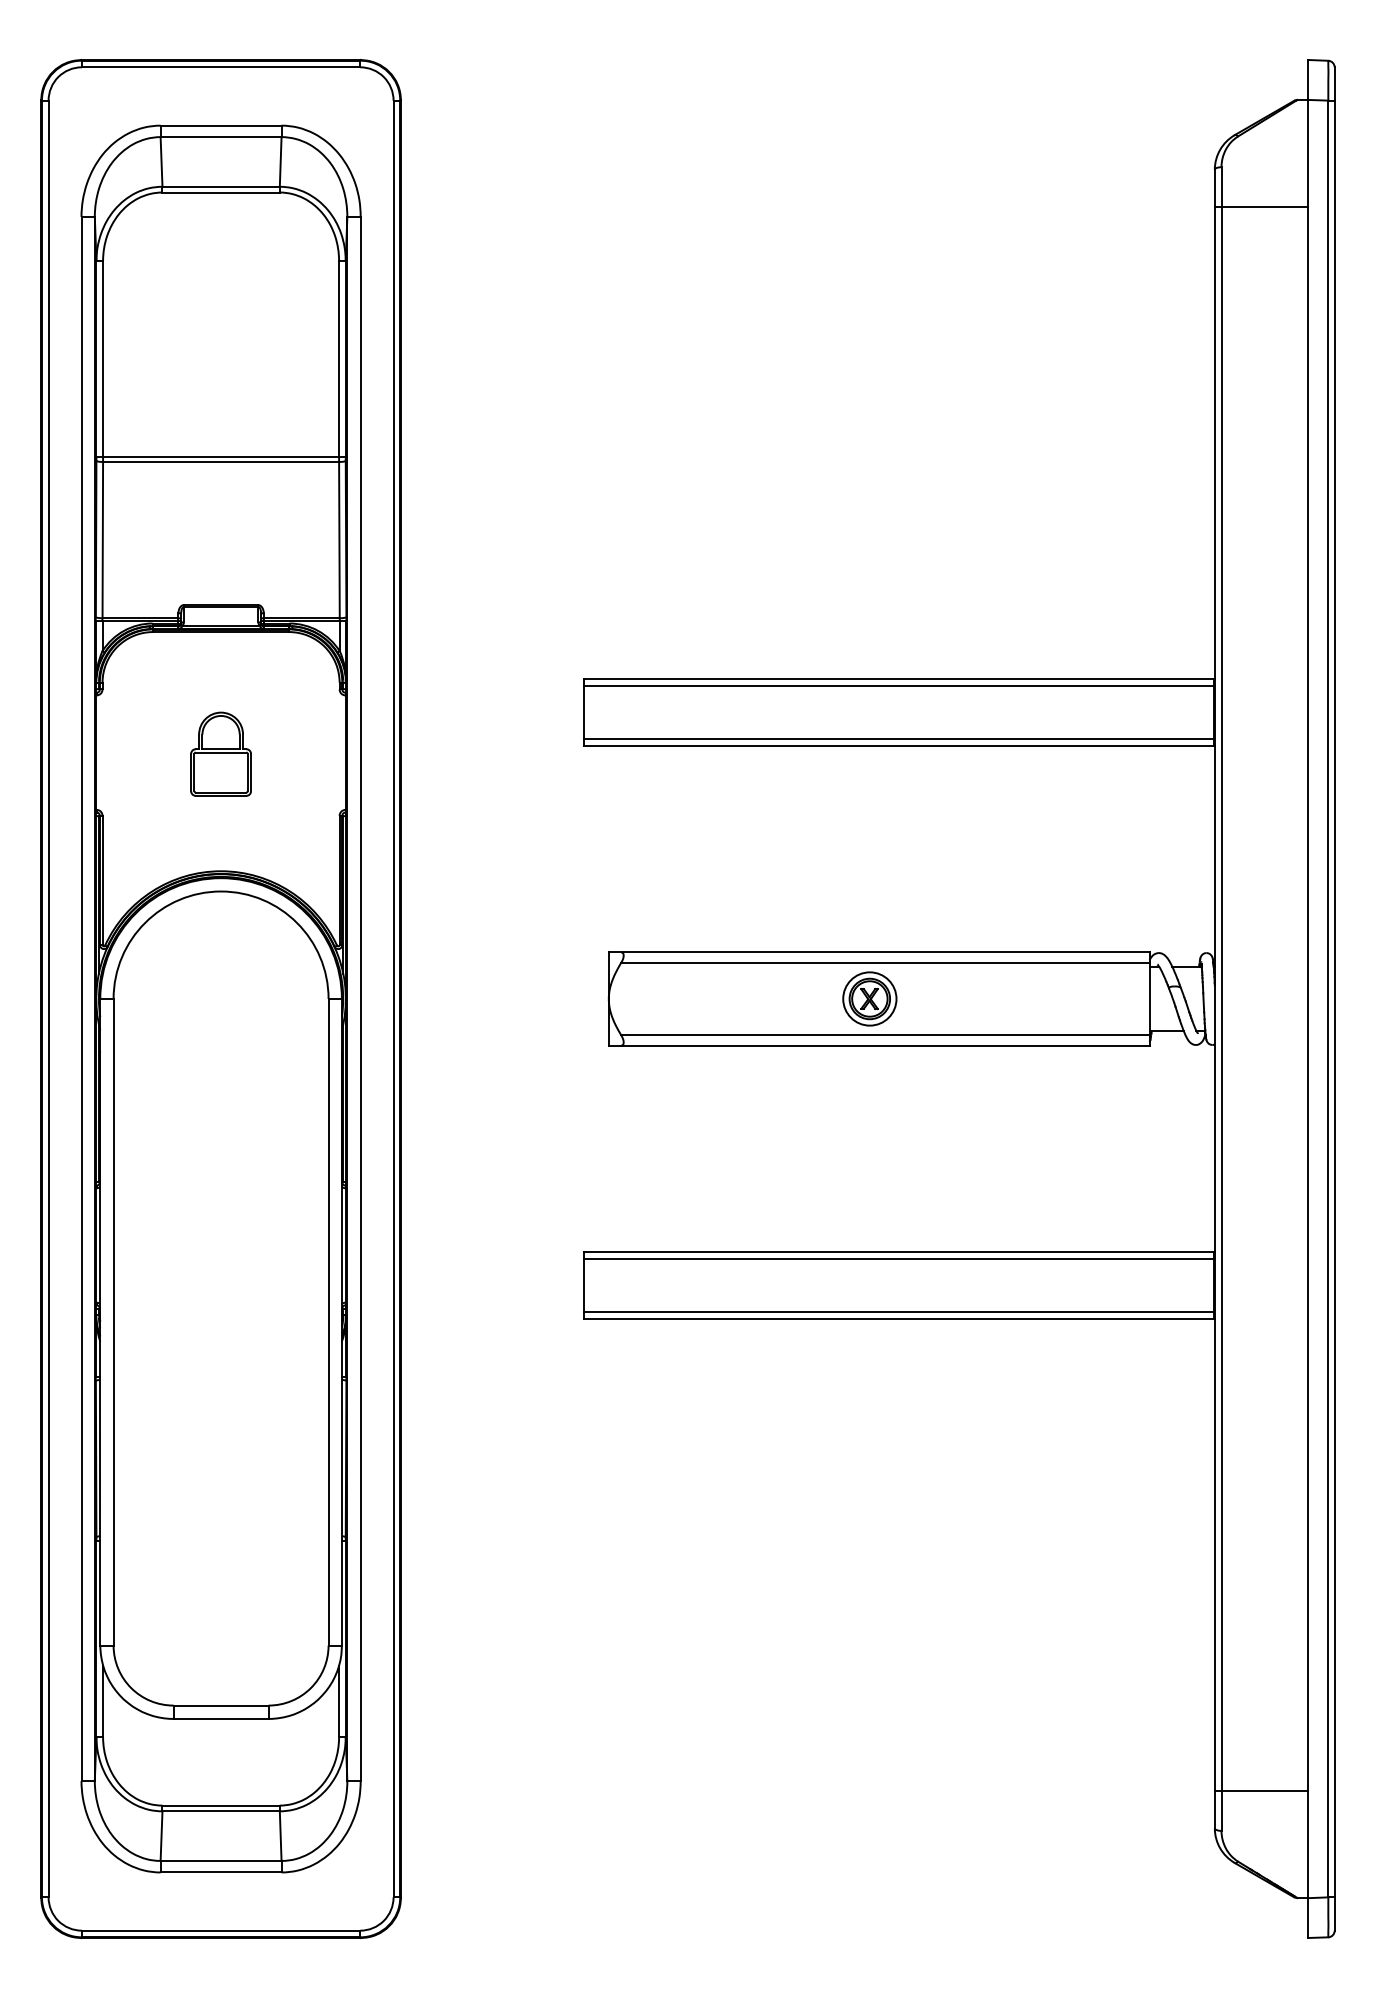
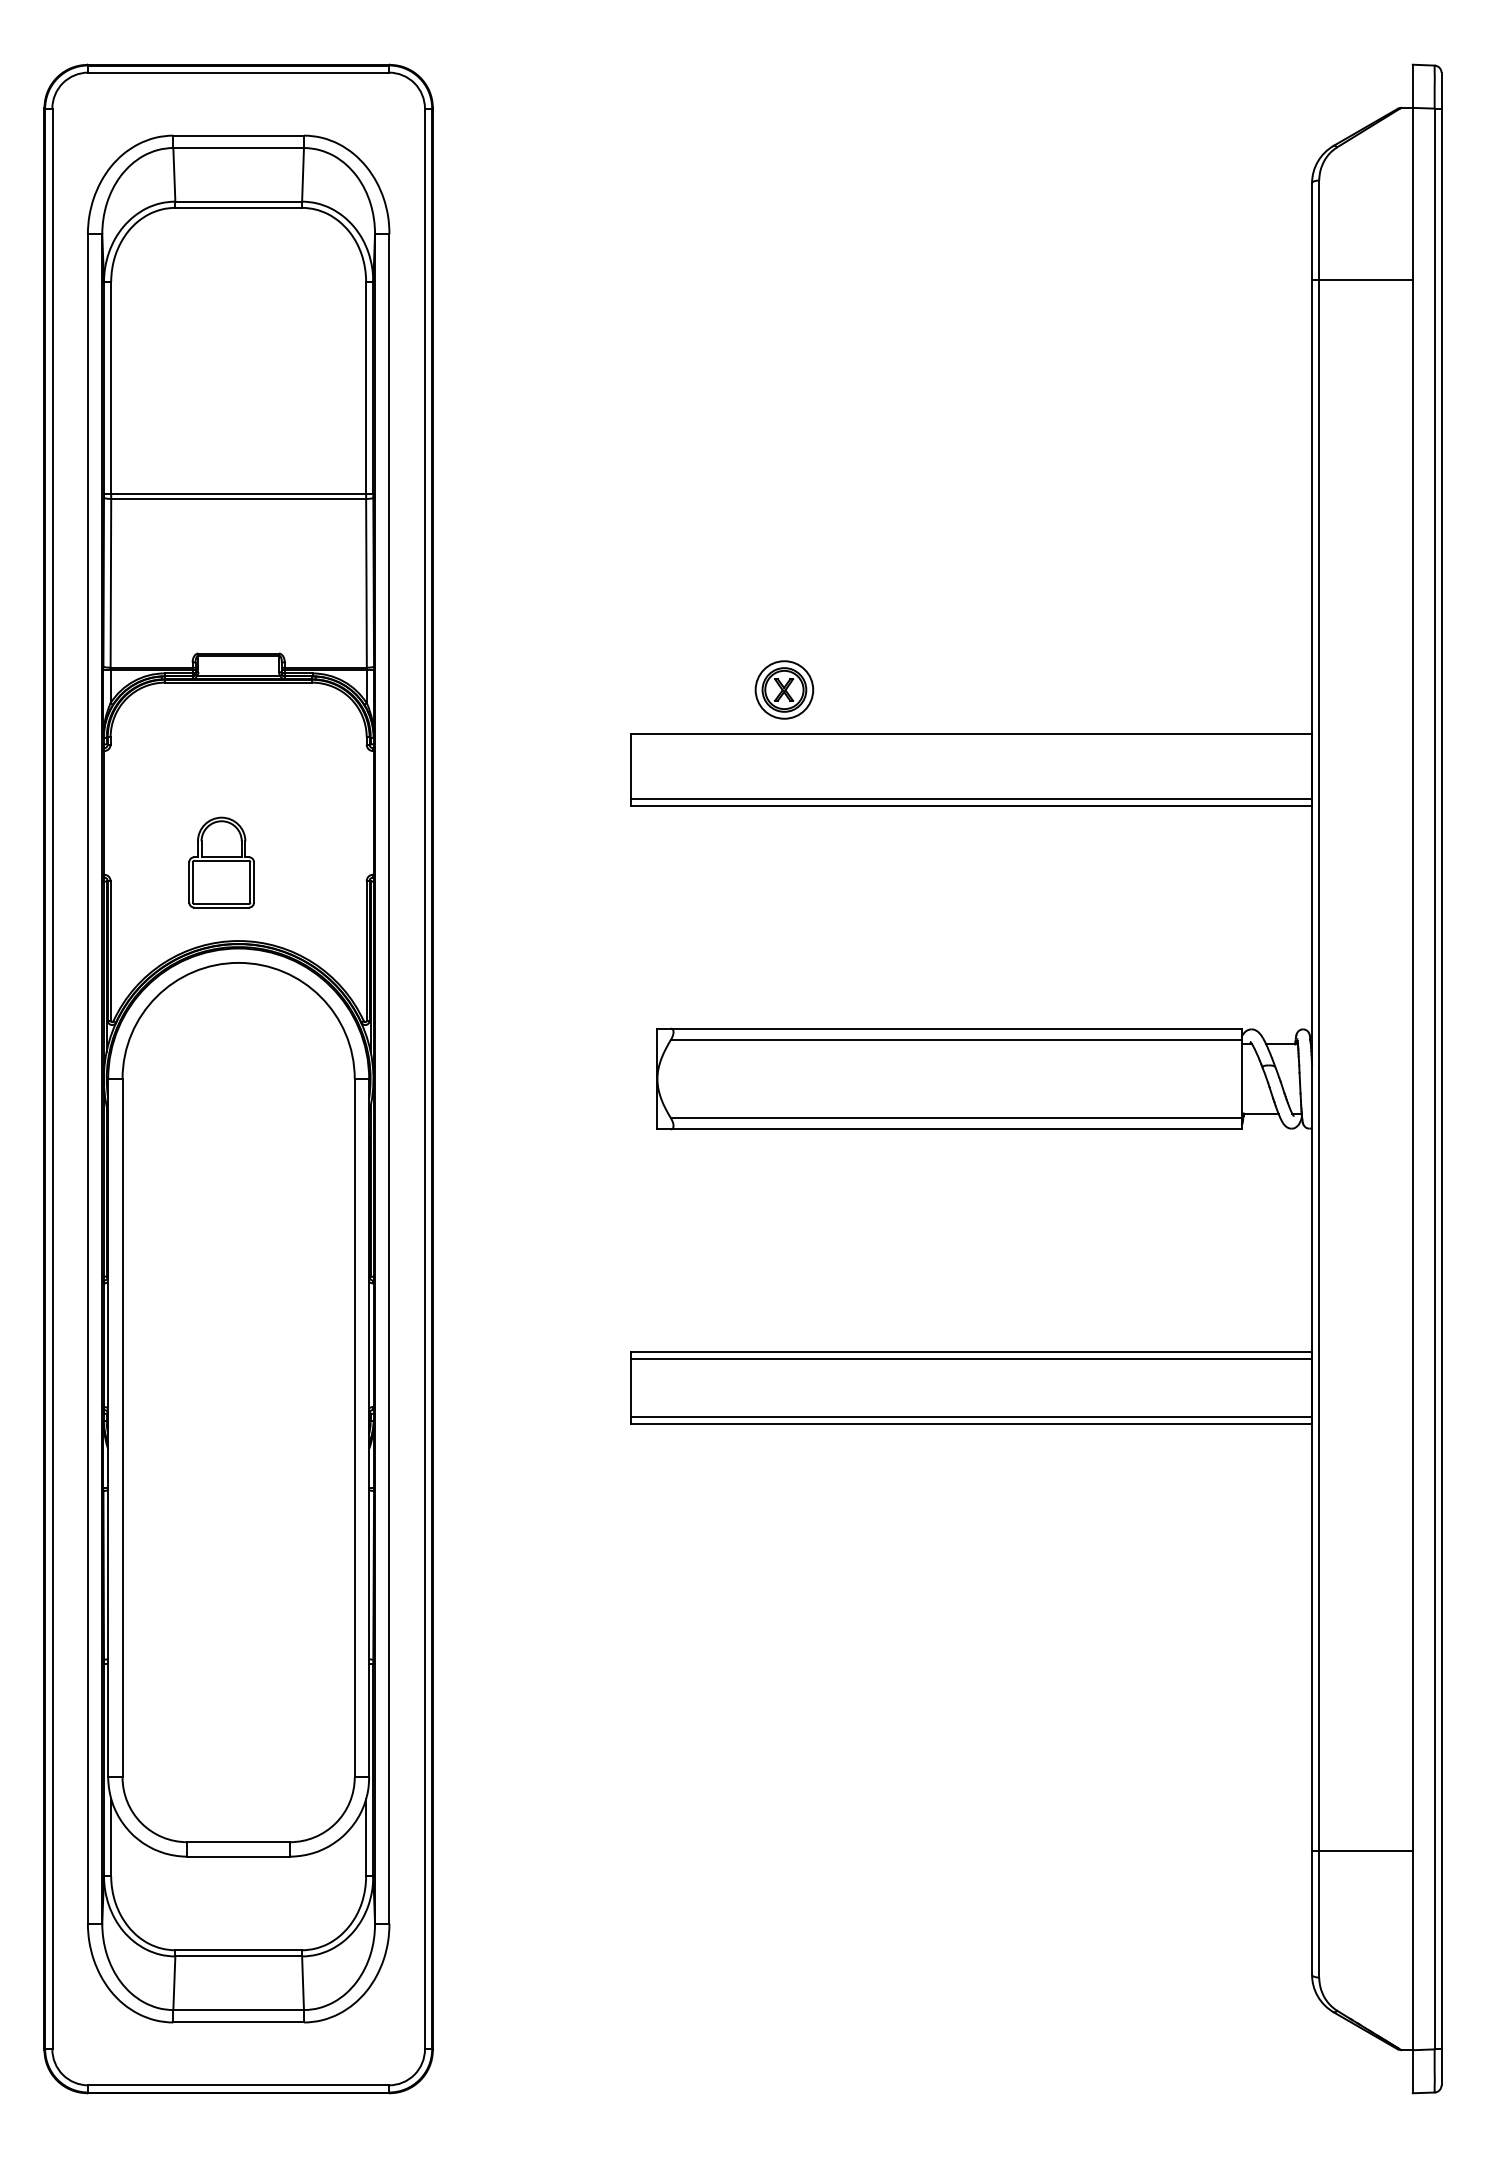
line: (1261, 206) -> (1362, 279), moved
line: (899, 685) -> (971, 740), removed
part: (220, 754) -> (221, 862), moved
part: (869, 998) -> (784, 689), moved
line: (1261, 1791) -> (1362, 1851), moved

